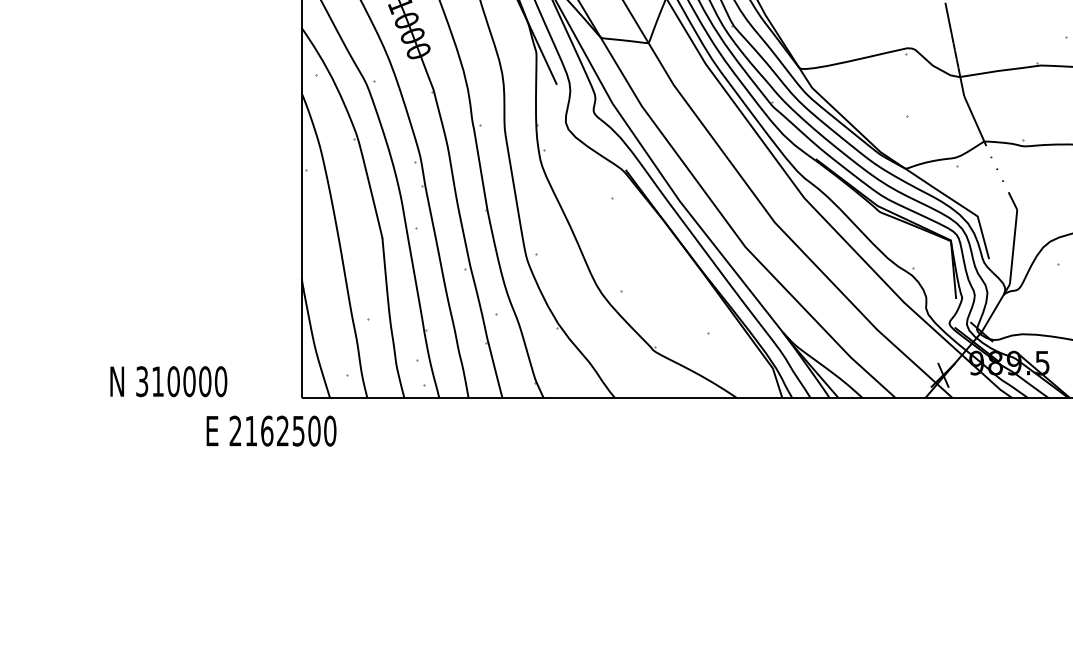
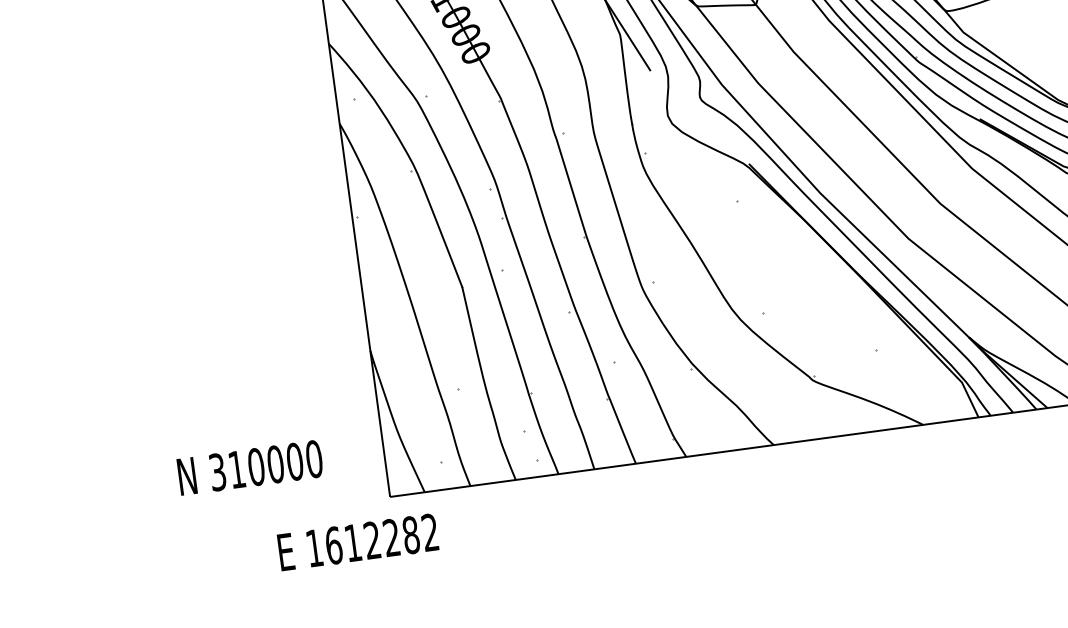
text: (168, 381) -> (249, 467), moved
text: (282, 430) -> (371, 539), 2162500 -> 1612282

